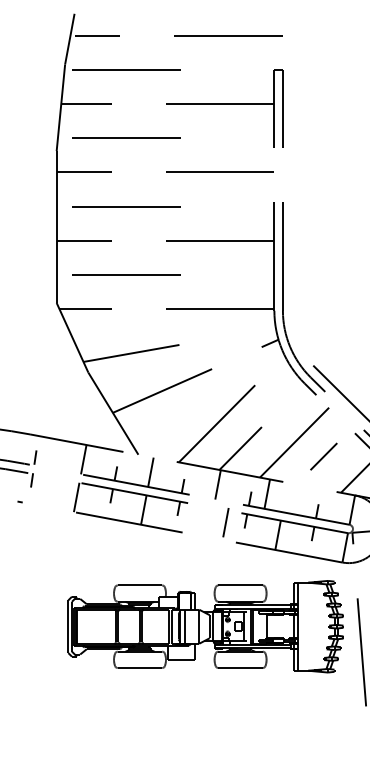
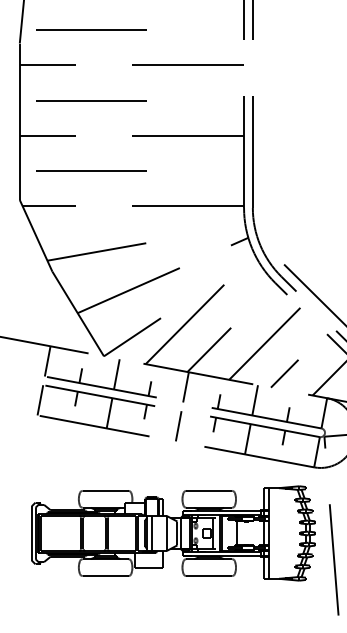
line: (165, 435) -> (131, 336), added
line: (323, 456) -> (284, 373), moved
line: (266, 494) -> (254, 400), moved
line: (225, 522) -> (178, 426), moved

